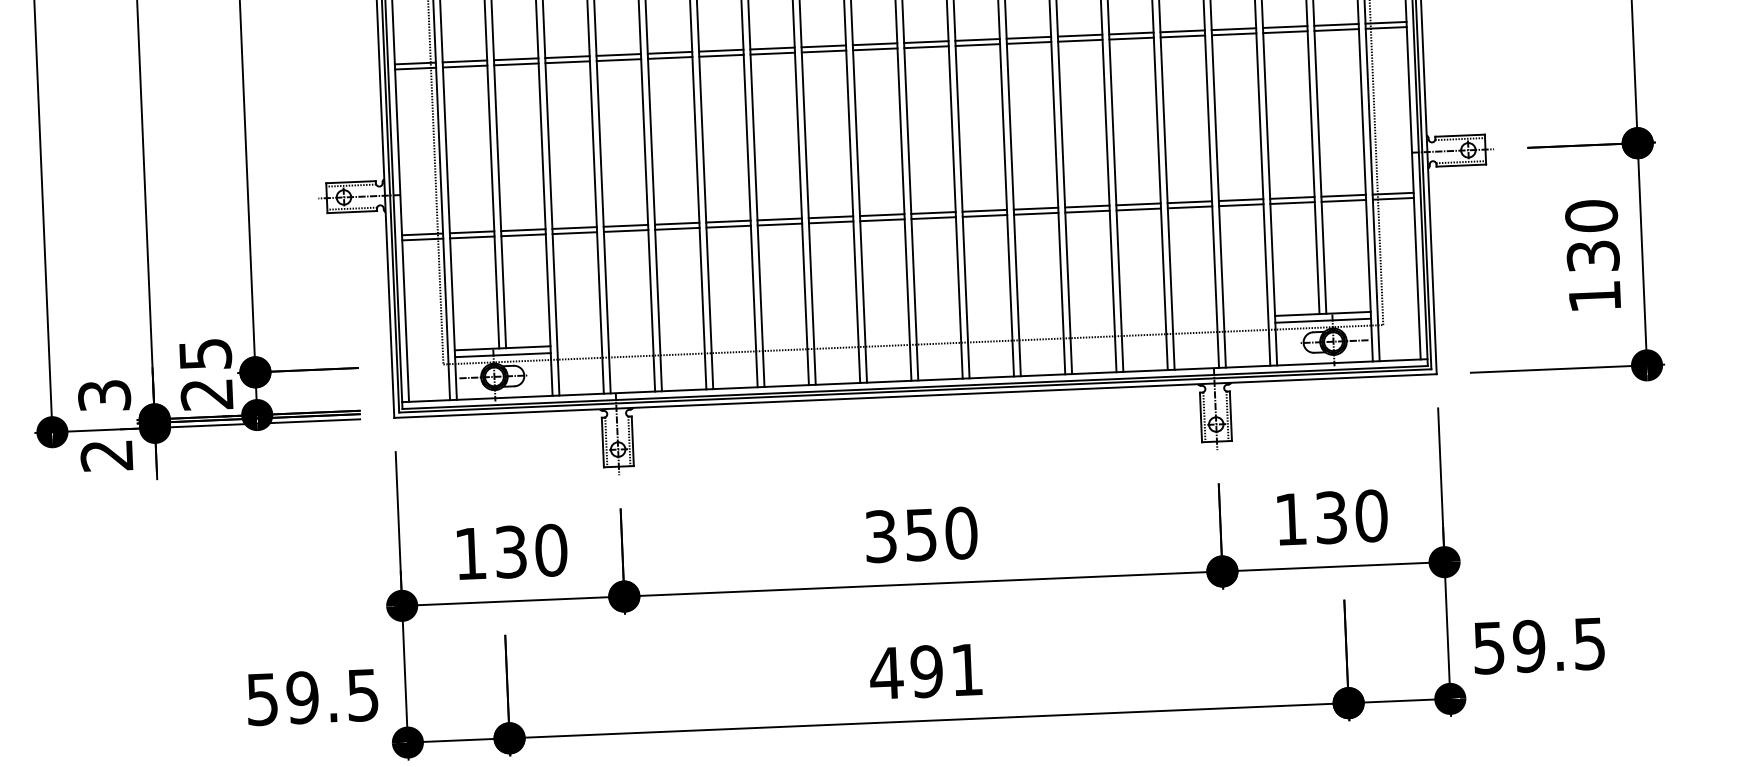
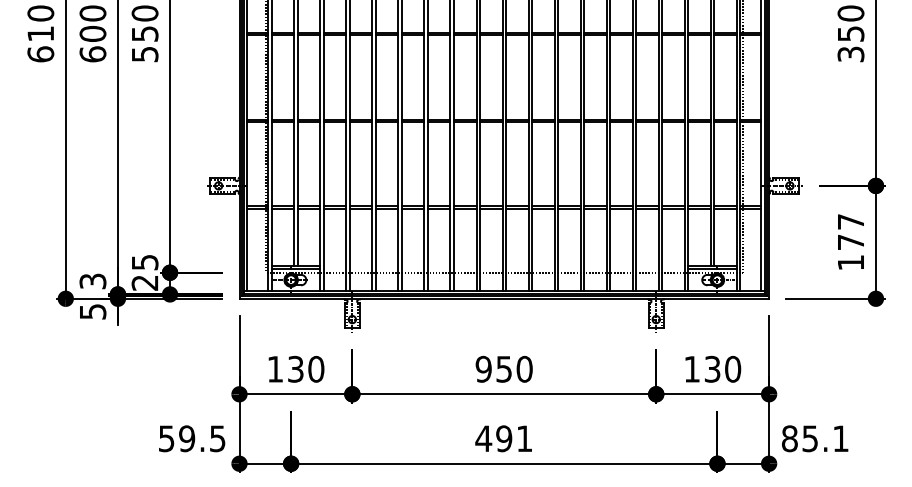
text: (1591, 235) -> (850, 231), 130 -> 177
text: (106, 455) -> (92, 311), 2 -> 5
text: (880, 536) -> (483, 369), 350 -> 950
text: (1537, 645) -> (814, 438), 59.5 -> 85.1

